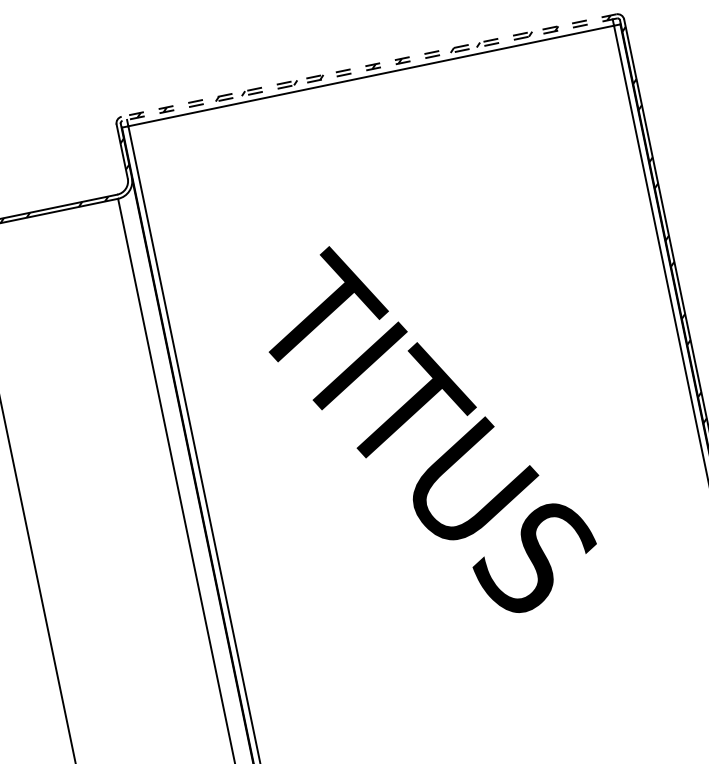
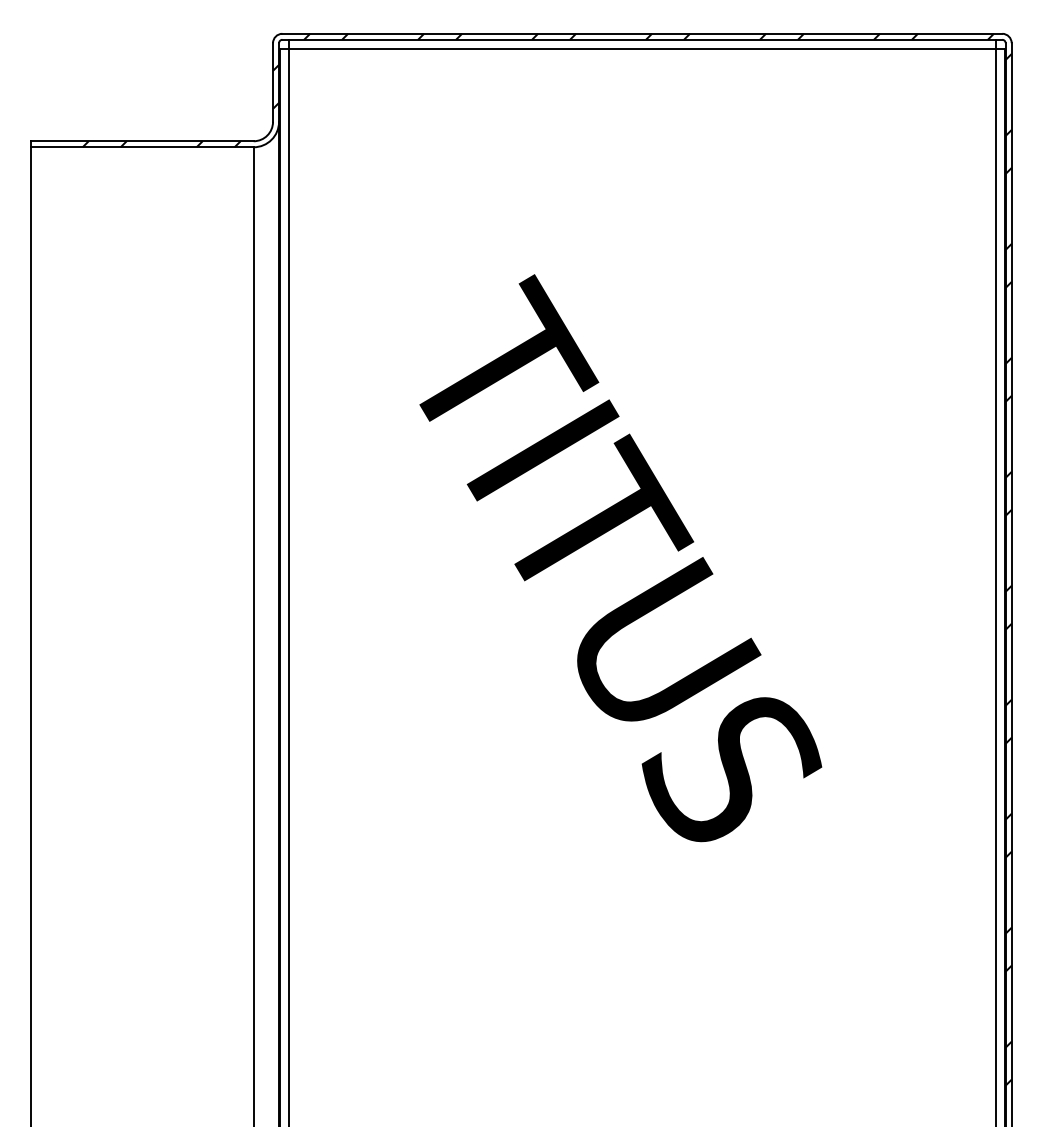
line: (369, 65) -> (642, 33), dashed -> solid
line: (369, 69) -> (642, 39), dashed -> solid

